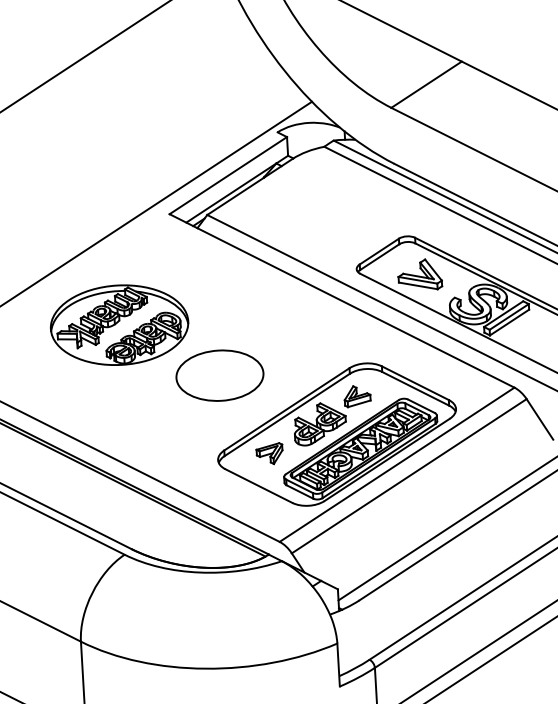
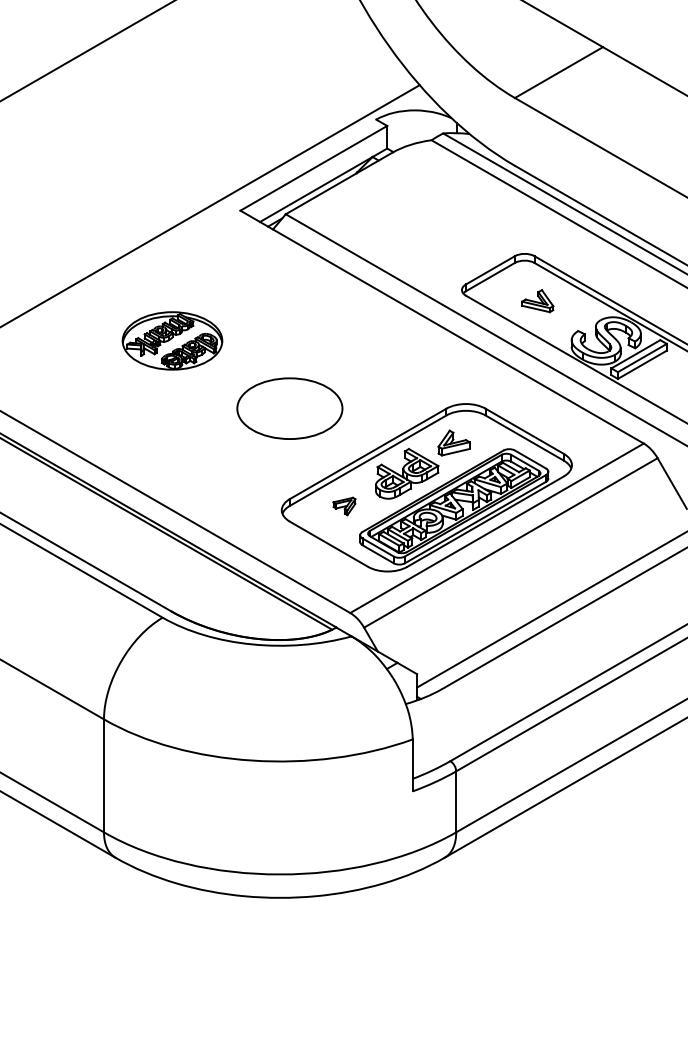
part: (419, 274) -> (537, 300), size x0.6
part: (119, 324) -> (172, 340), size x0.6
part: (269, 454) -> (344, 506), size x0.7

